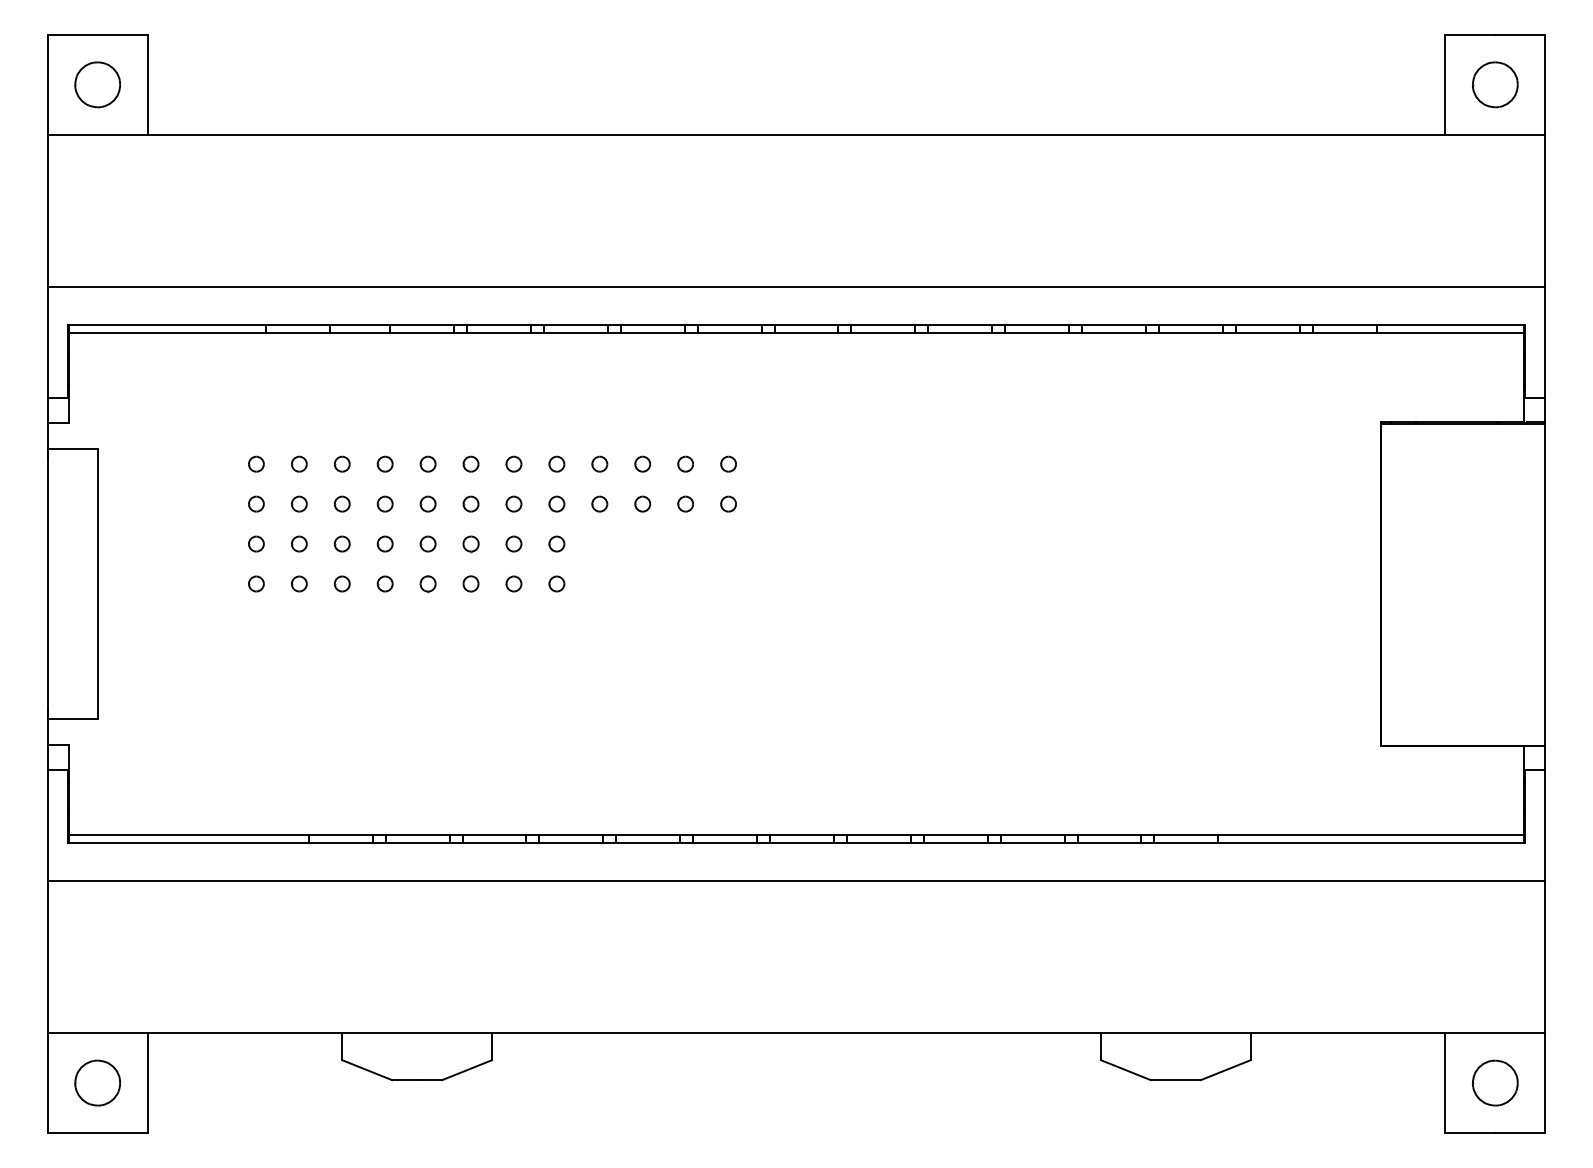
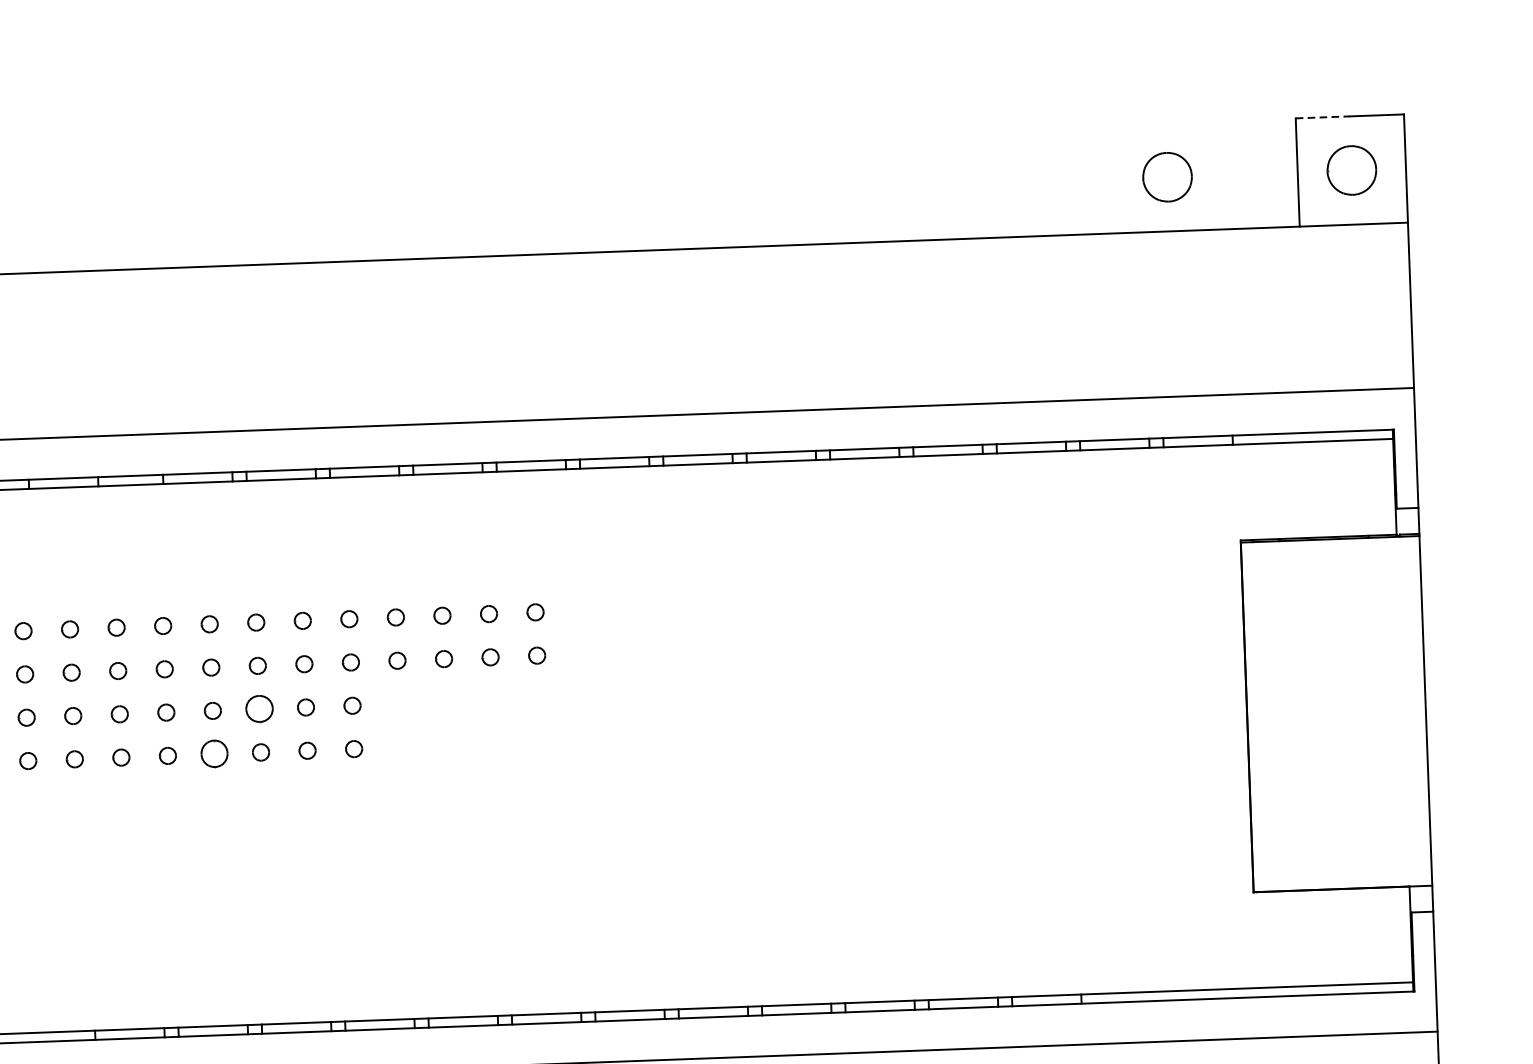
line: (1470, 34) -> (1322, 116), solid -> dashed
part: (1325, 84) -> (1167, 176), added
part: (470, 544) -> (258, 709), size x1.6
part: (427, 584) -> (213, 754), size x1.6

